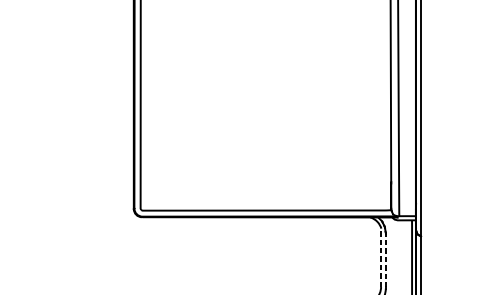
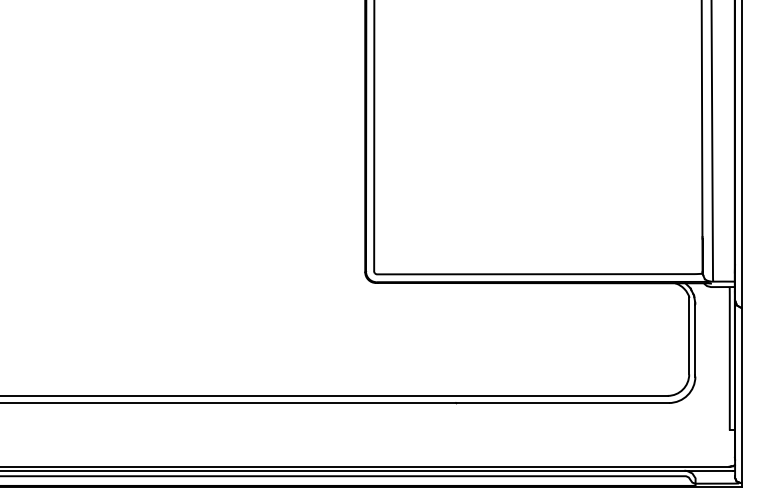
line: (381, 257) -> (689, 335), dashed -> solid
line: (385, 261) -> (695, 340), dashed -> solid

